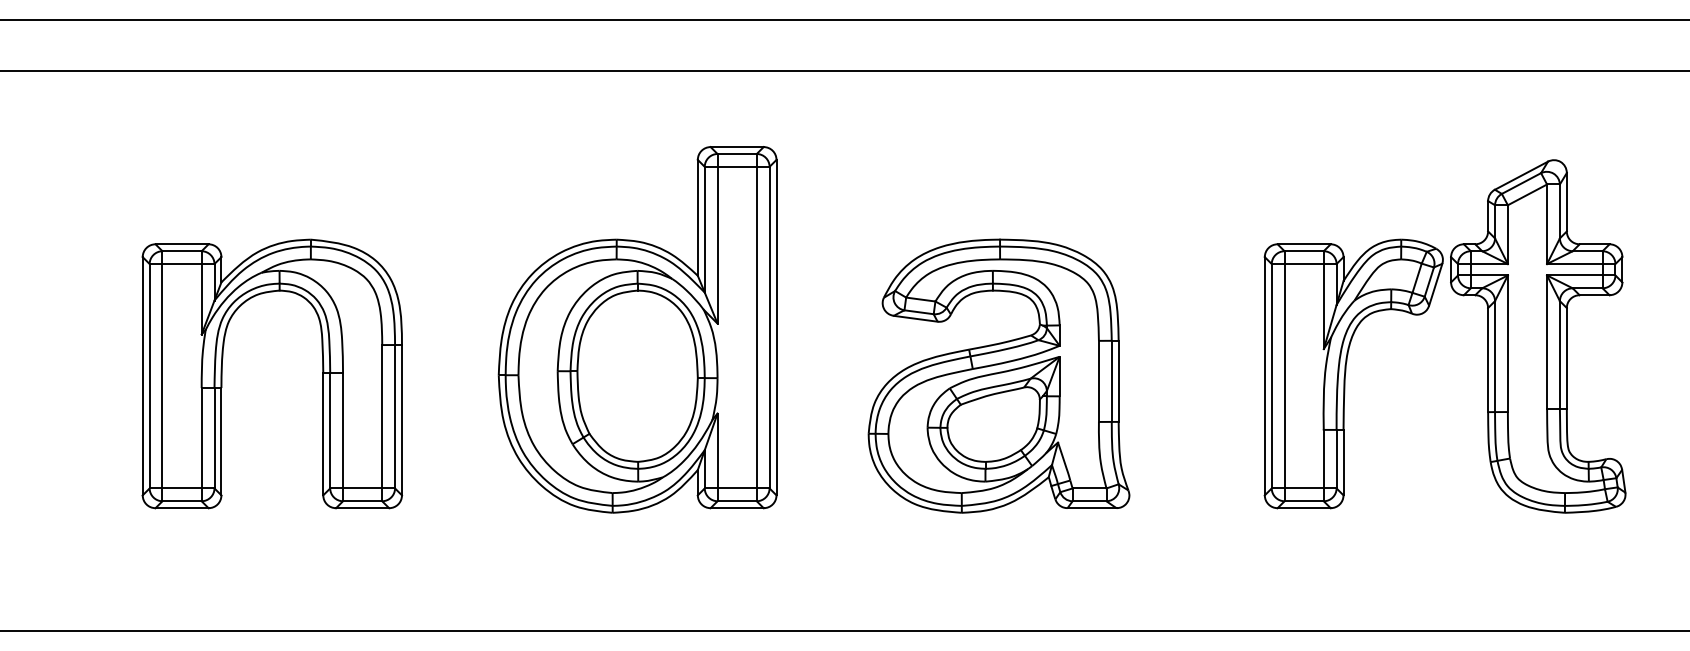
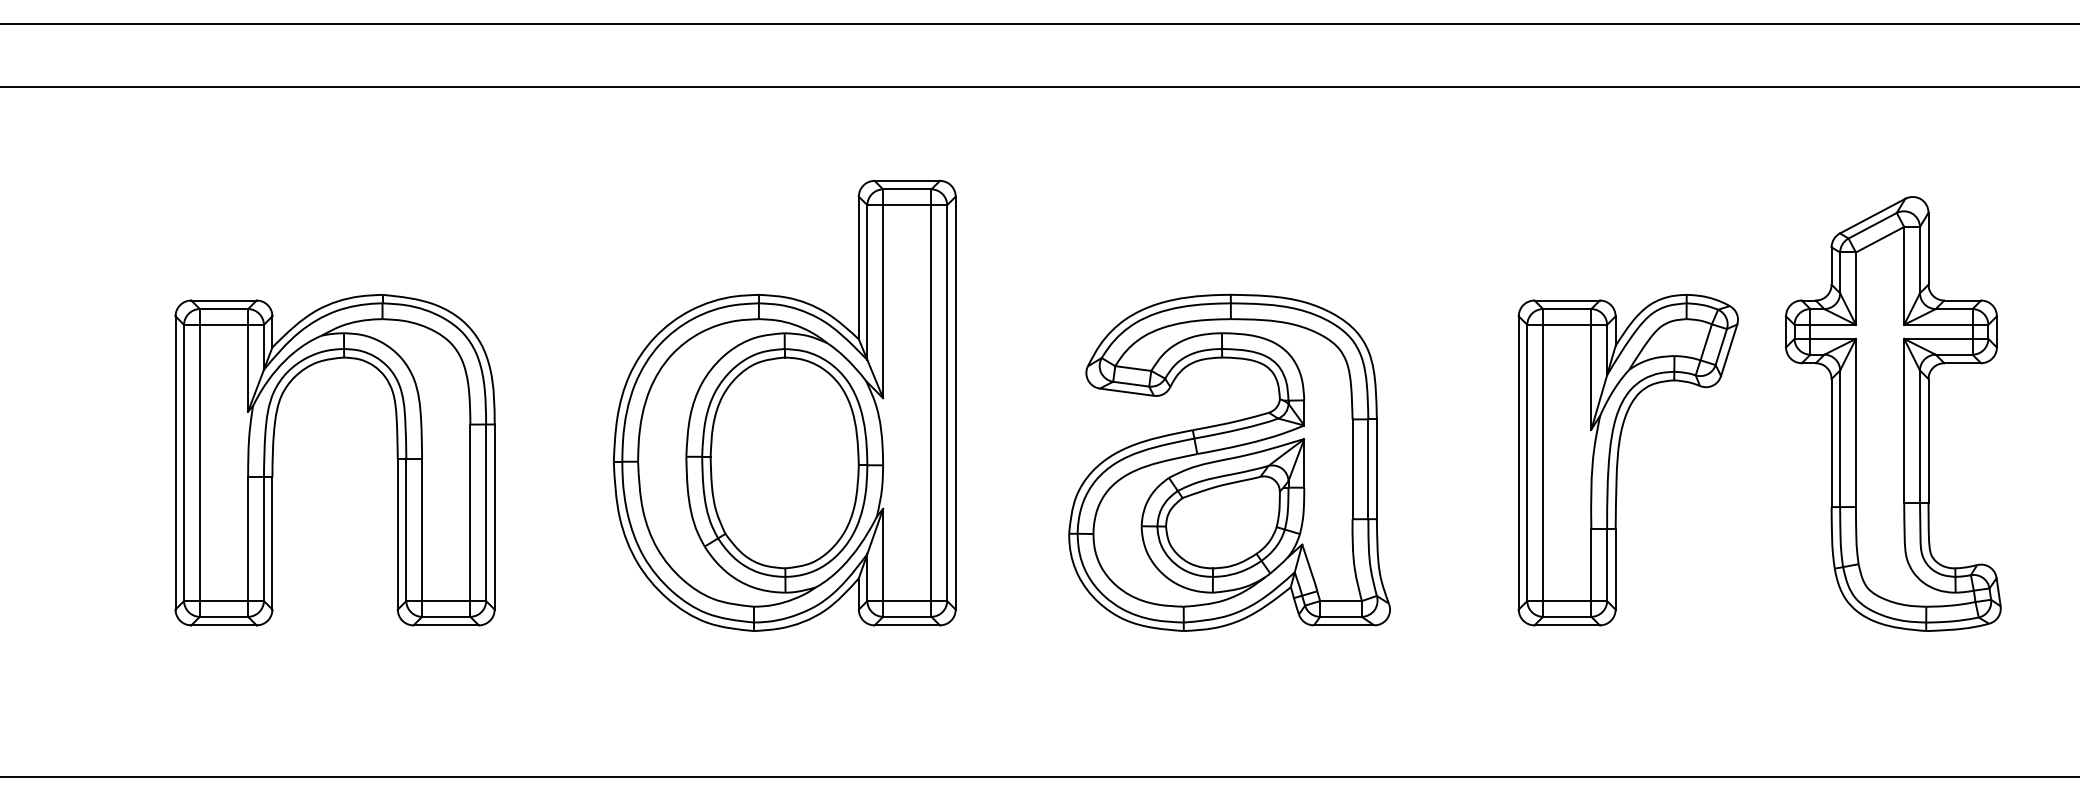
part: (1345, 374) -> (1618, 460), moved

